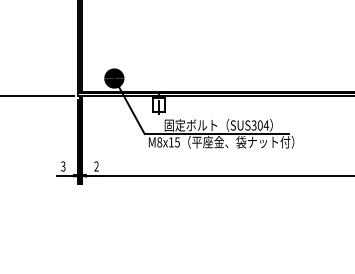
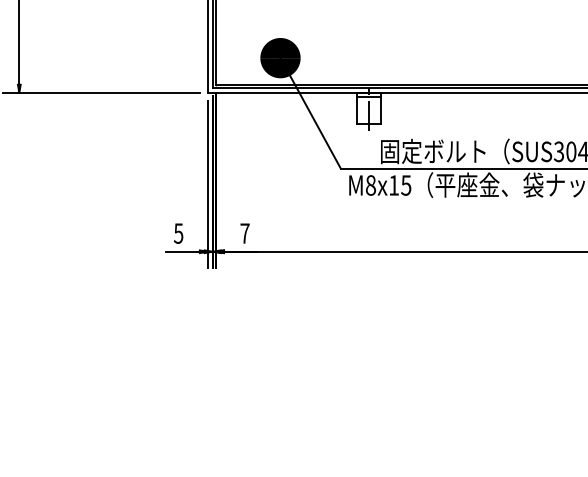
text: (63, 164) -> (179, 229), 3 -> 5
text: (96, 166) -> (244, 233), 2 -> 7

